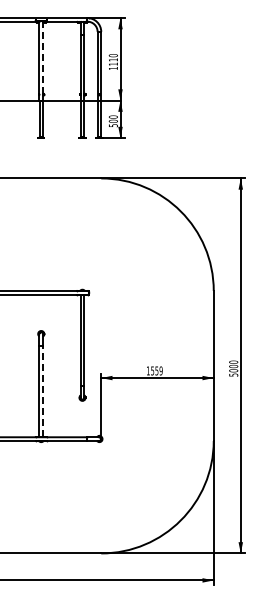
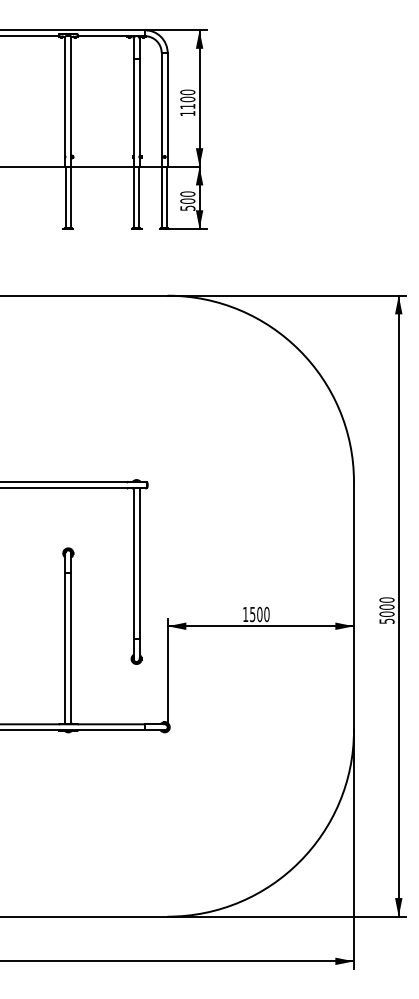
line: (43, 57) -> (72, 95), dashed -> solid
text: (113, 59) -> (187, 98), 1110 -> 1100
text: (158, 370) -> (262, 613), 1559 -> 1500
line: (43, 391) -> (72, 648), dashed -> solid

